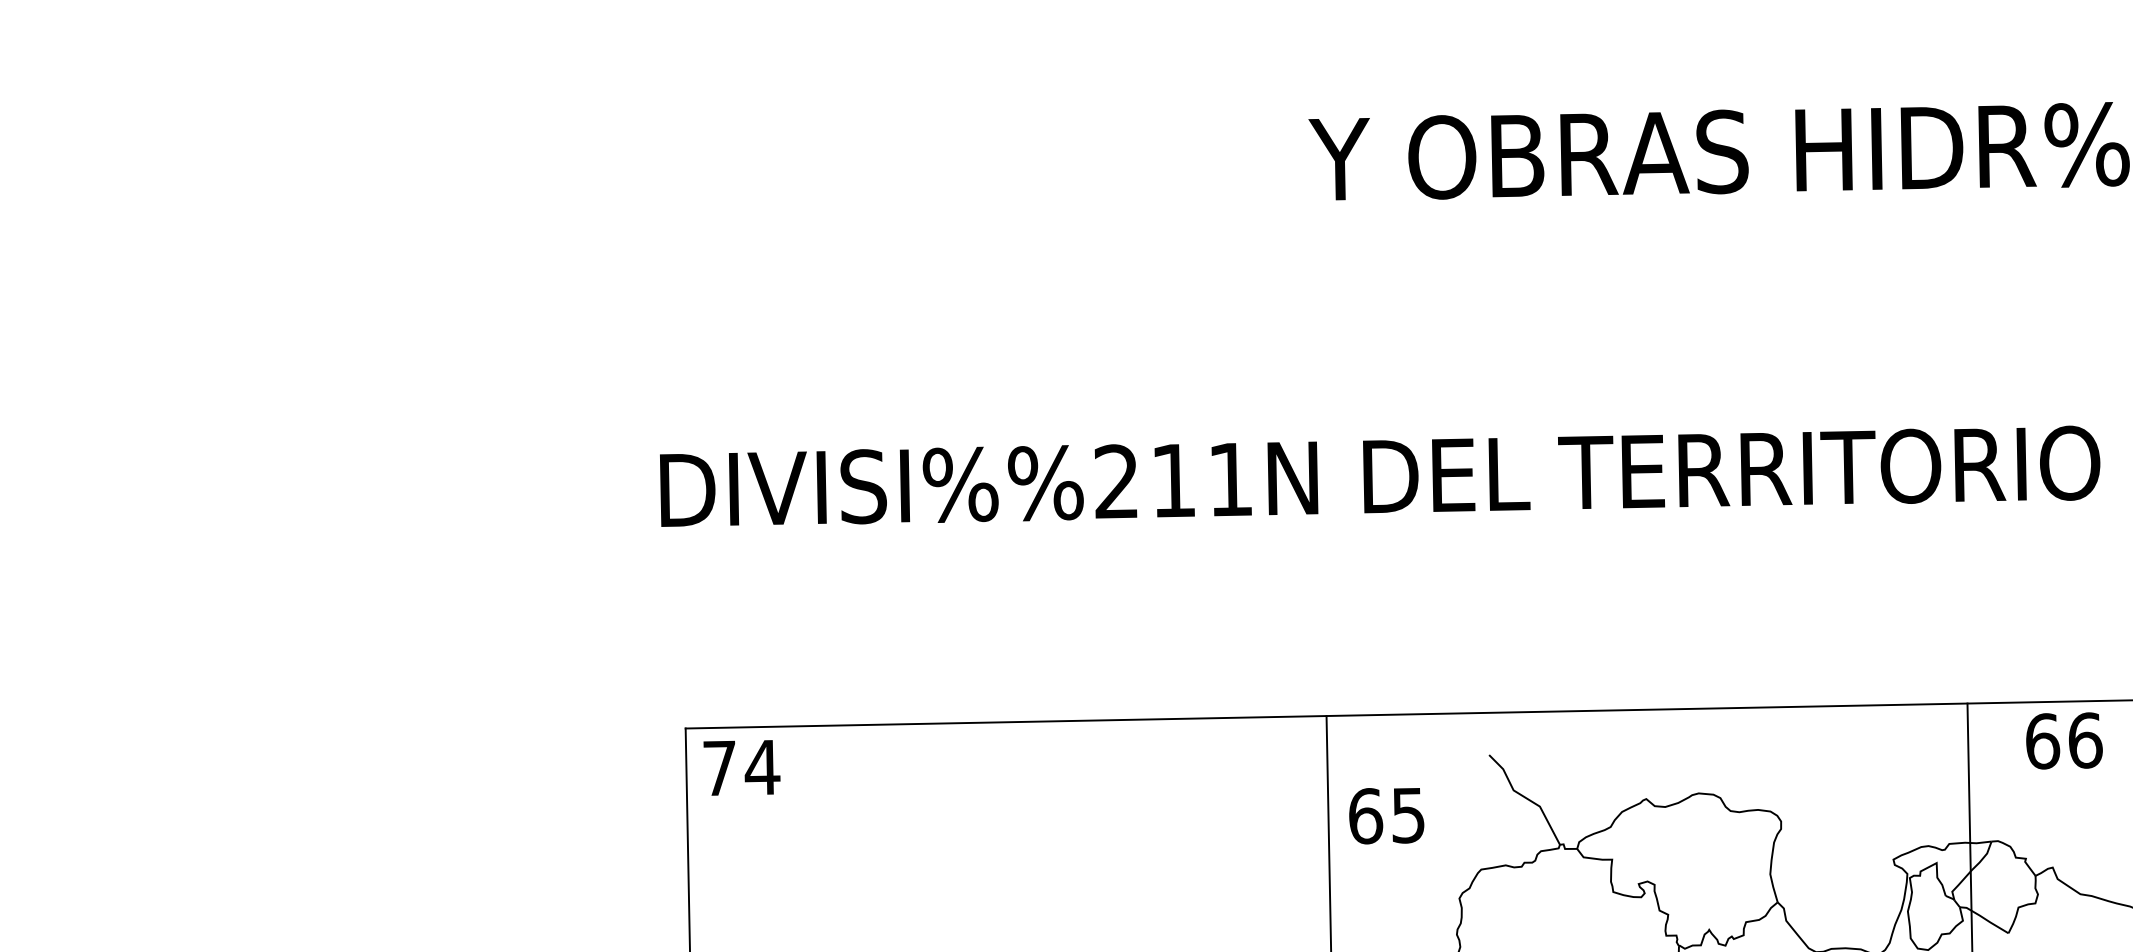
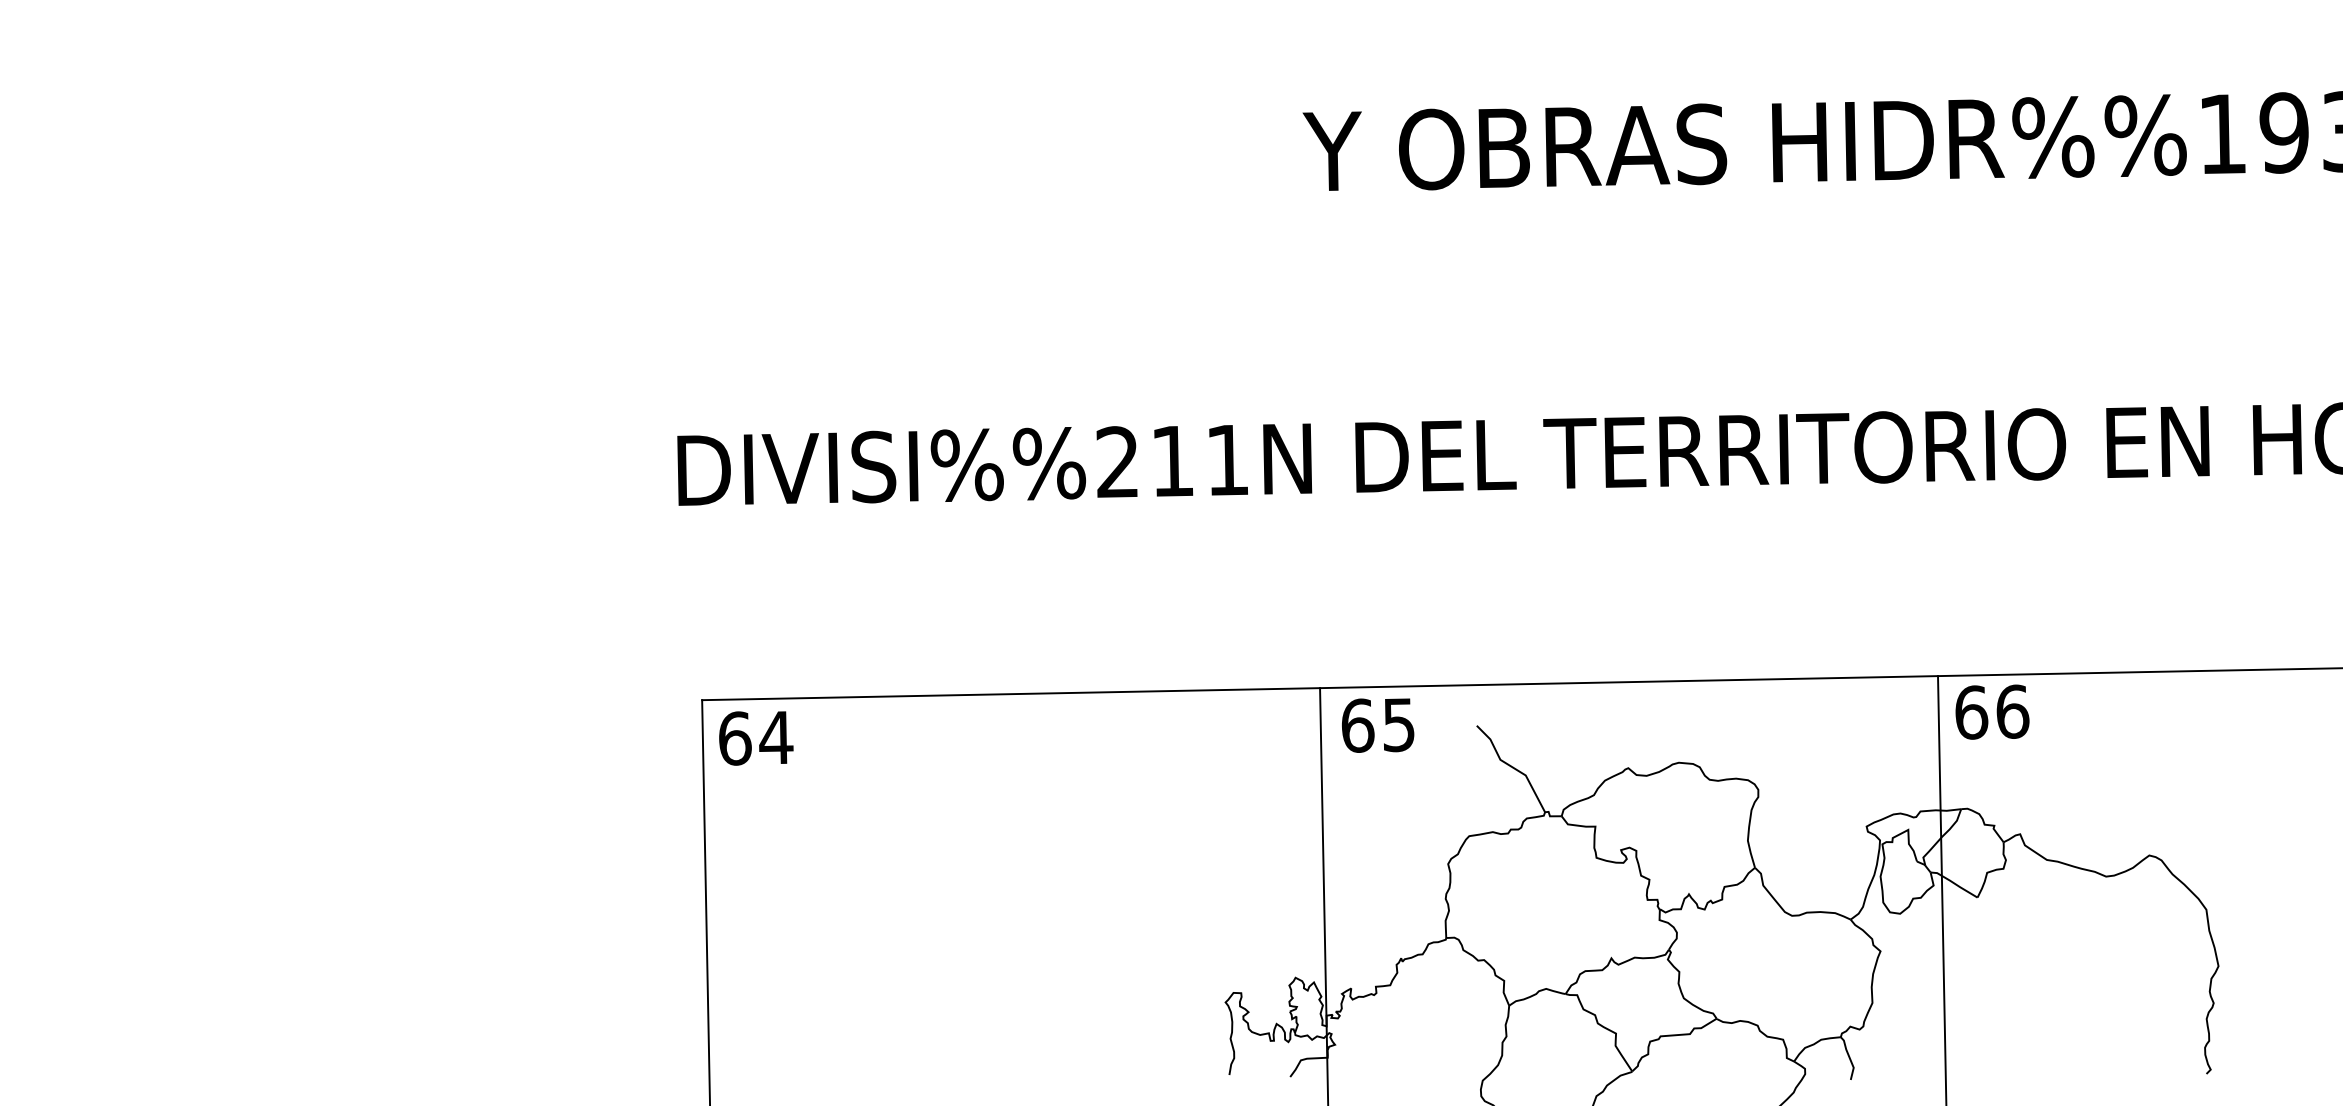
text: (2064, 740) -> (1992, 711), moved
text: (720, 768) -> (735, 738), 74 -> 64
text: (1387, 815) -> (1378, 725), moved

